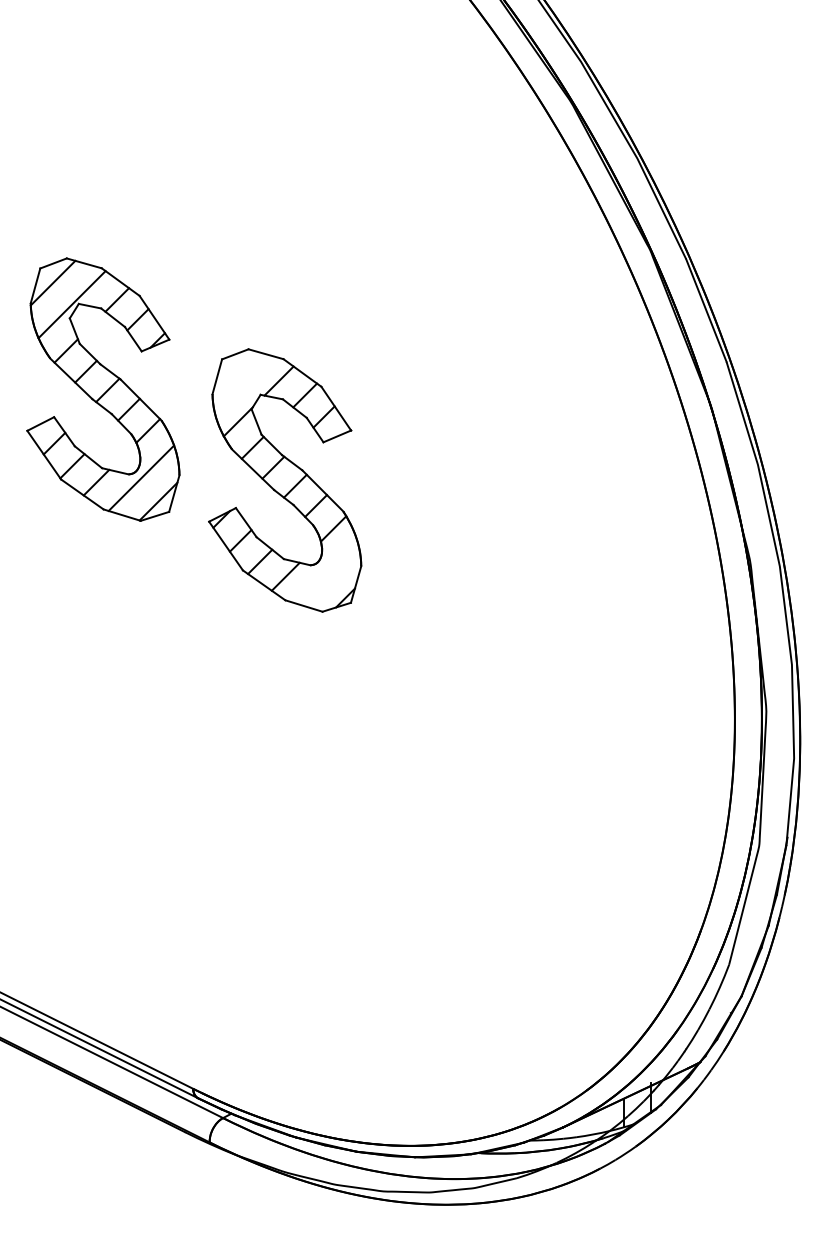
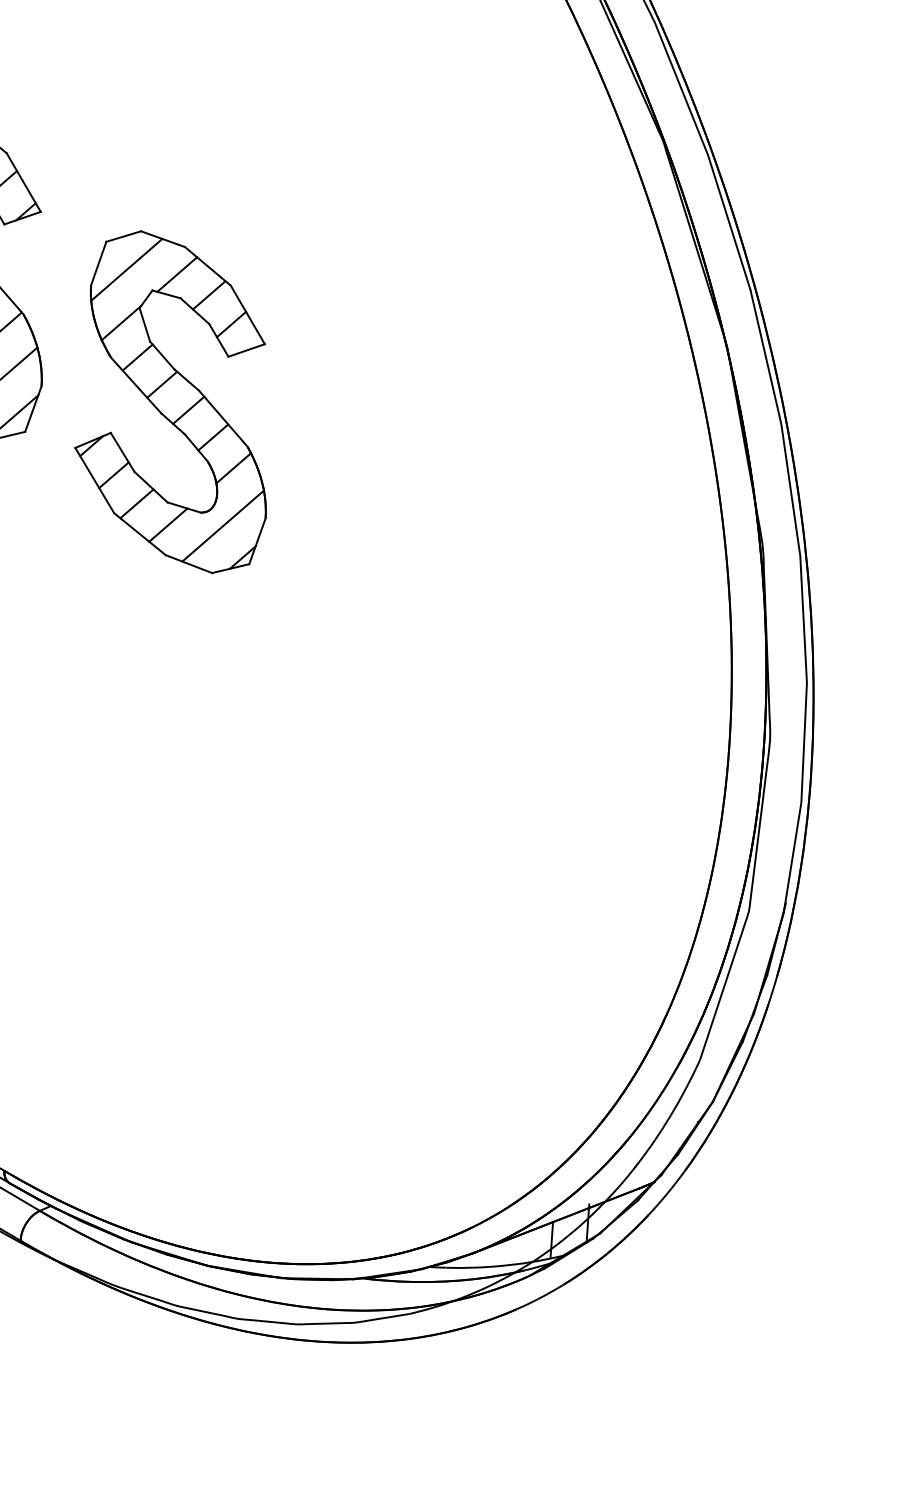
line: (239, 380) -> (126, 270), added
line: (328, 574) -> (223, 526), added

